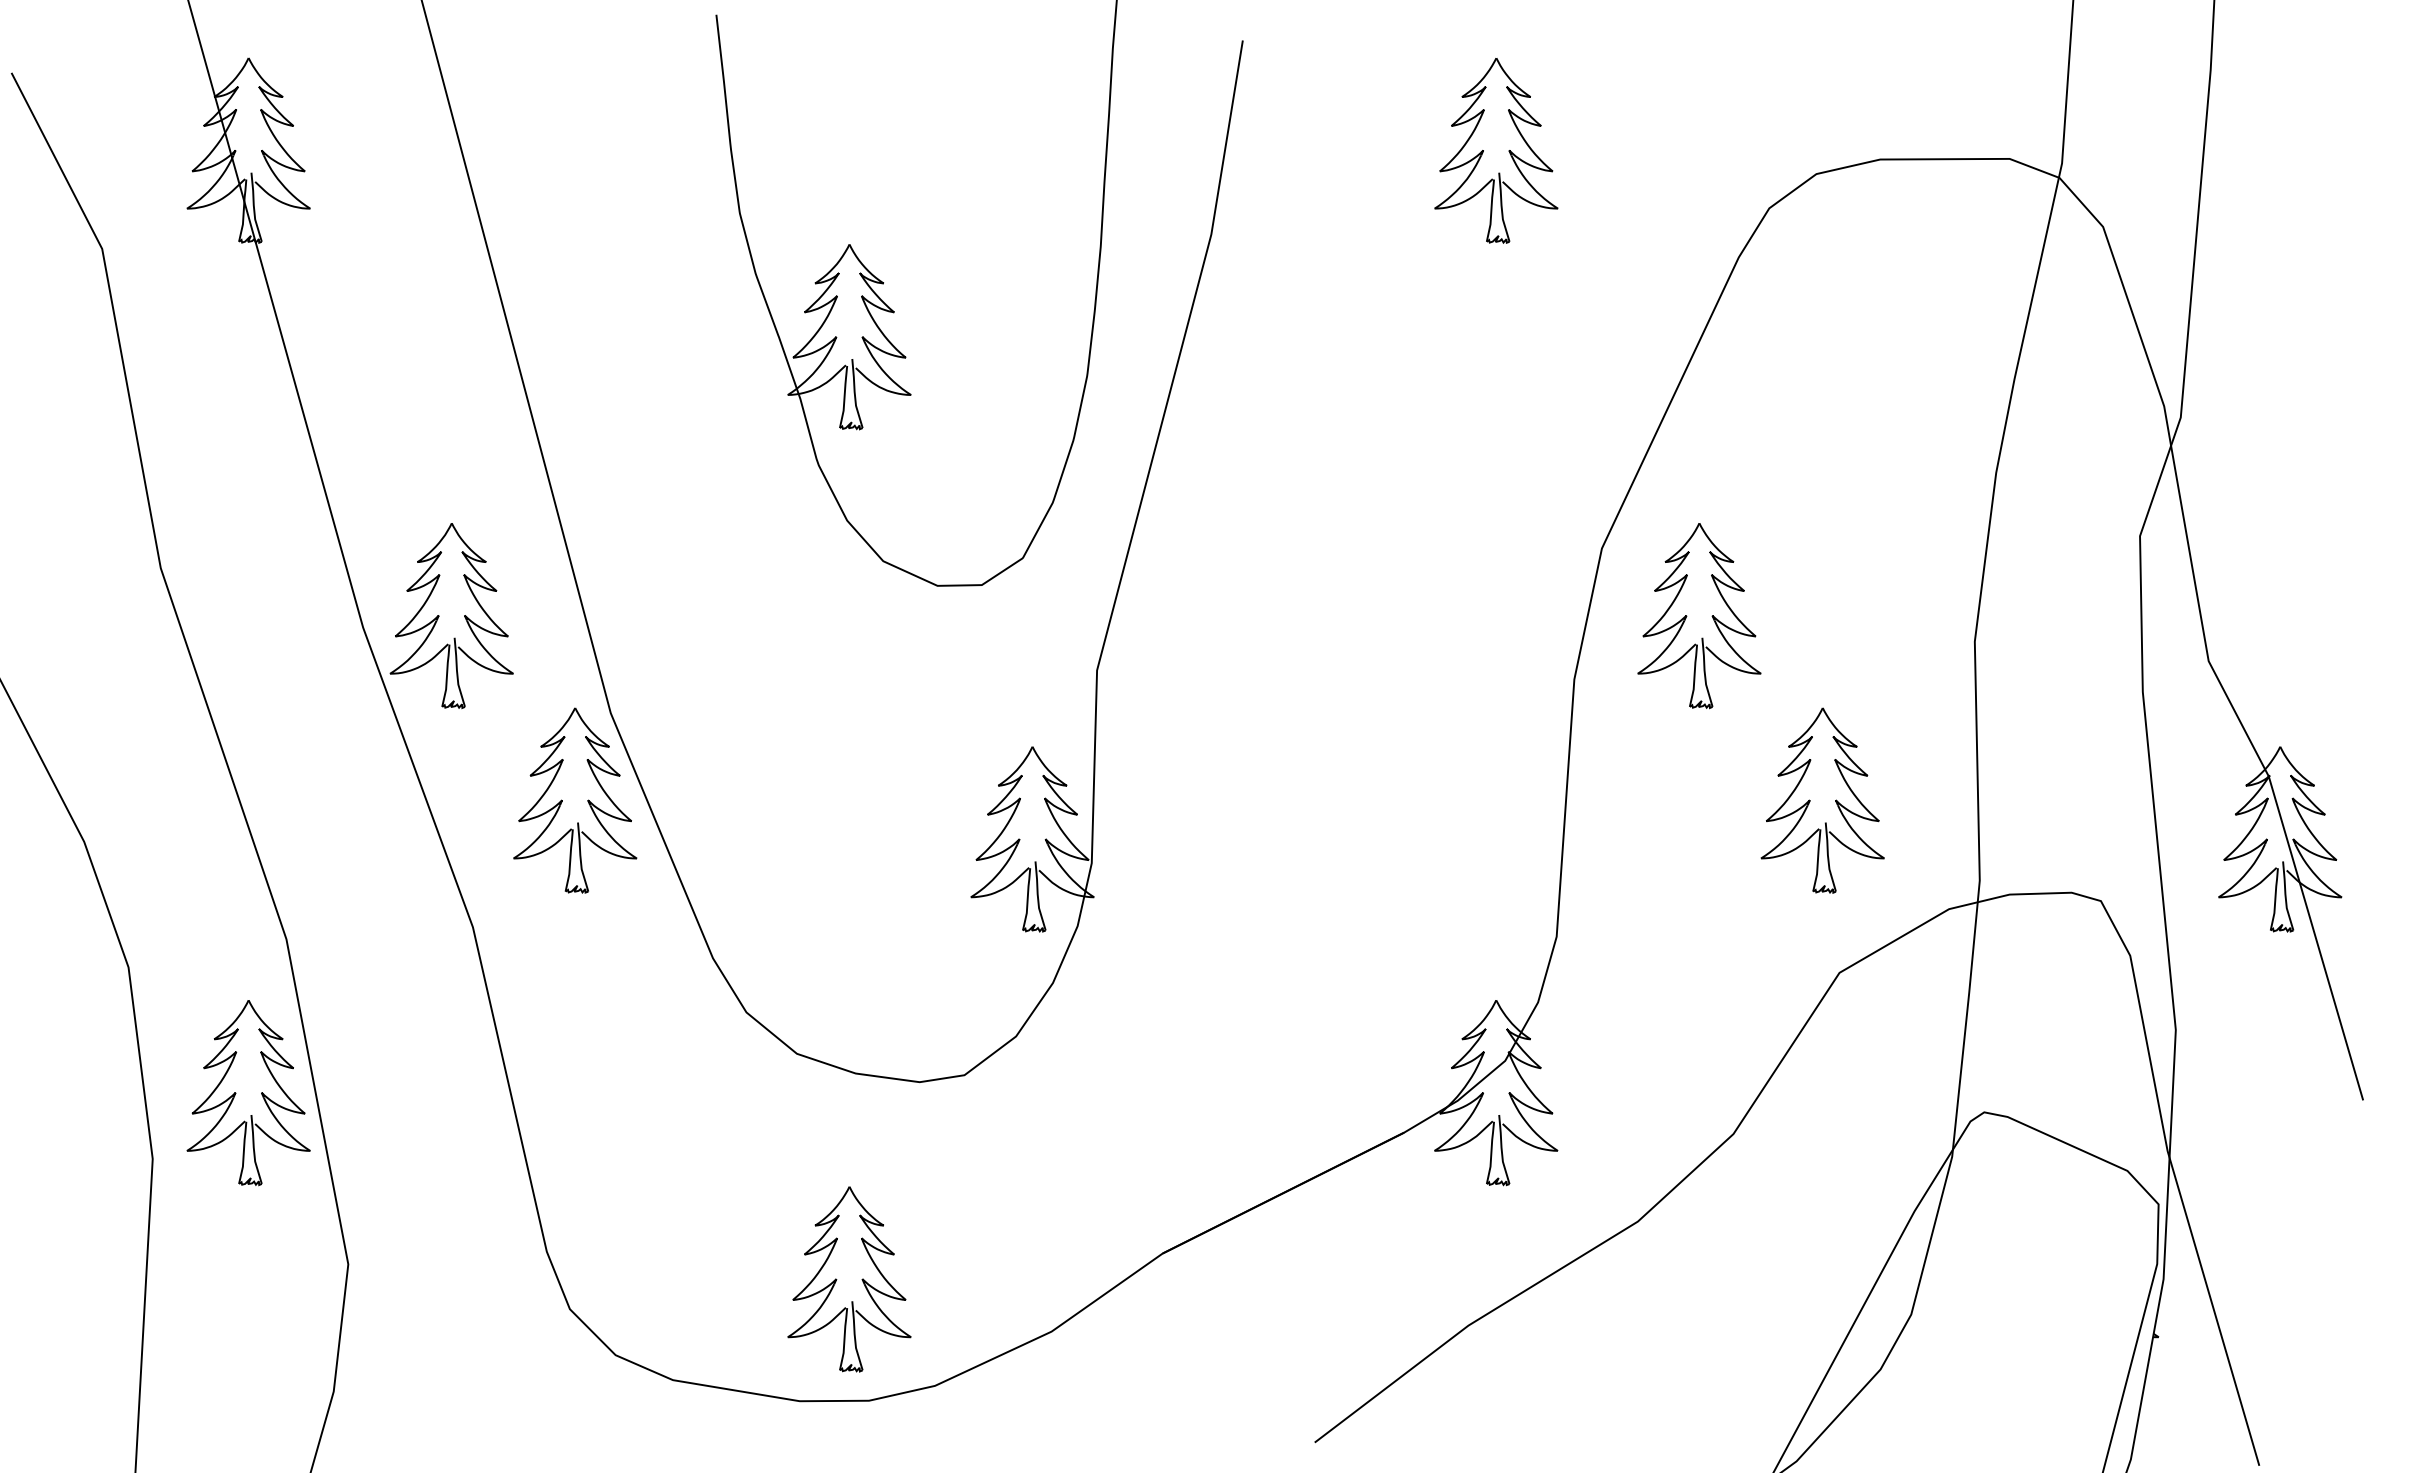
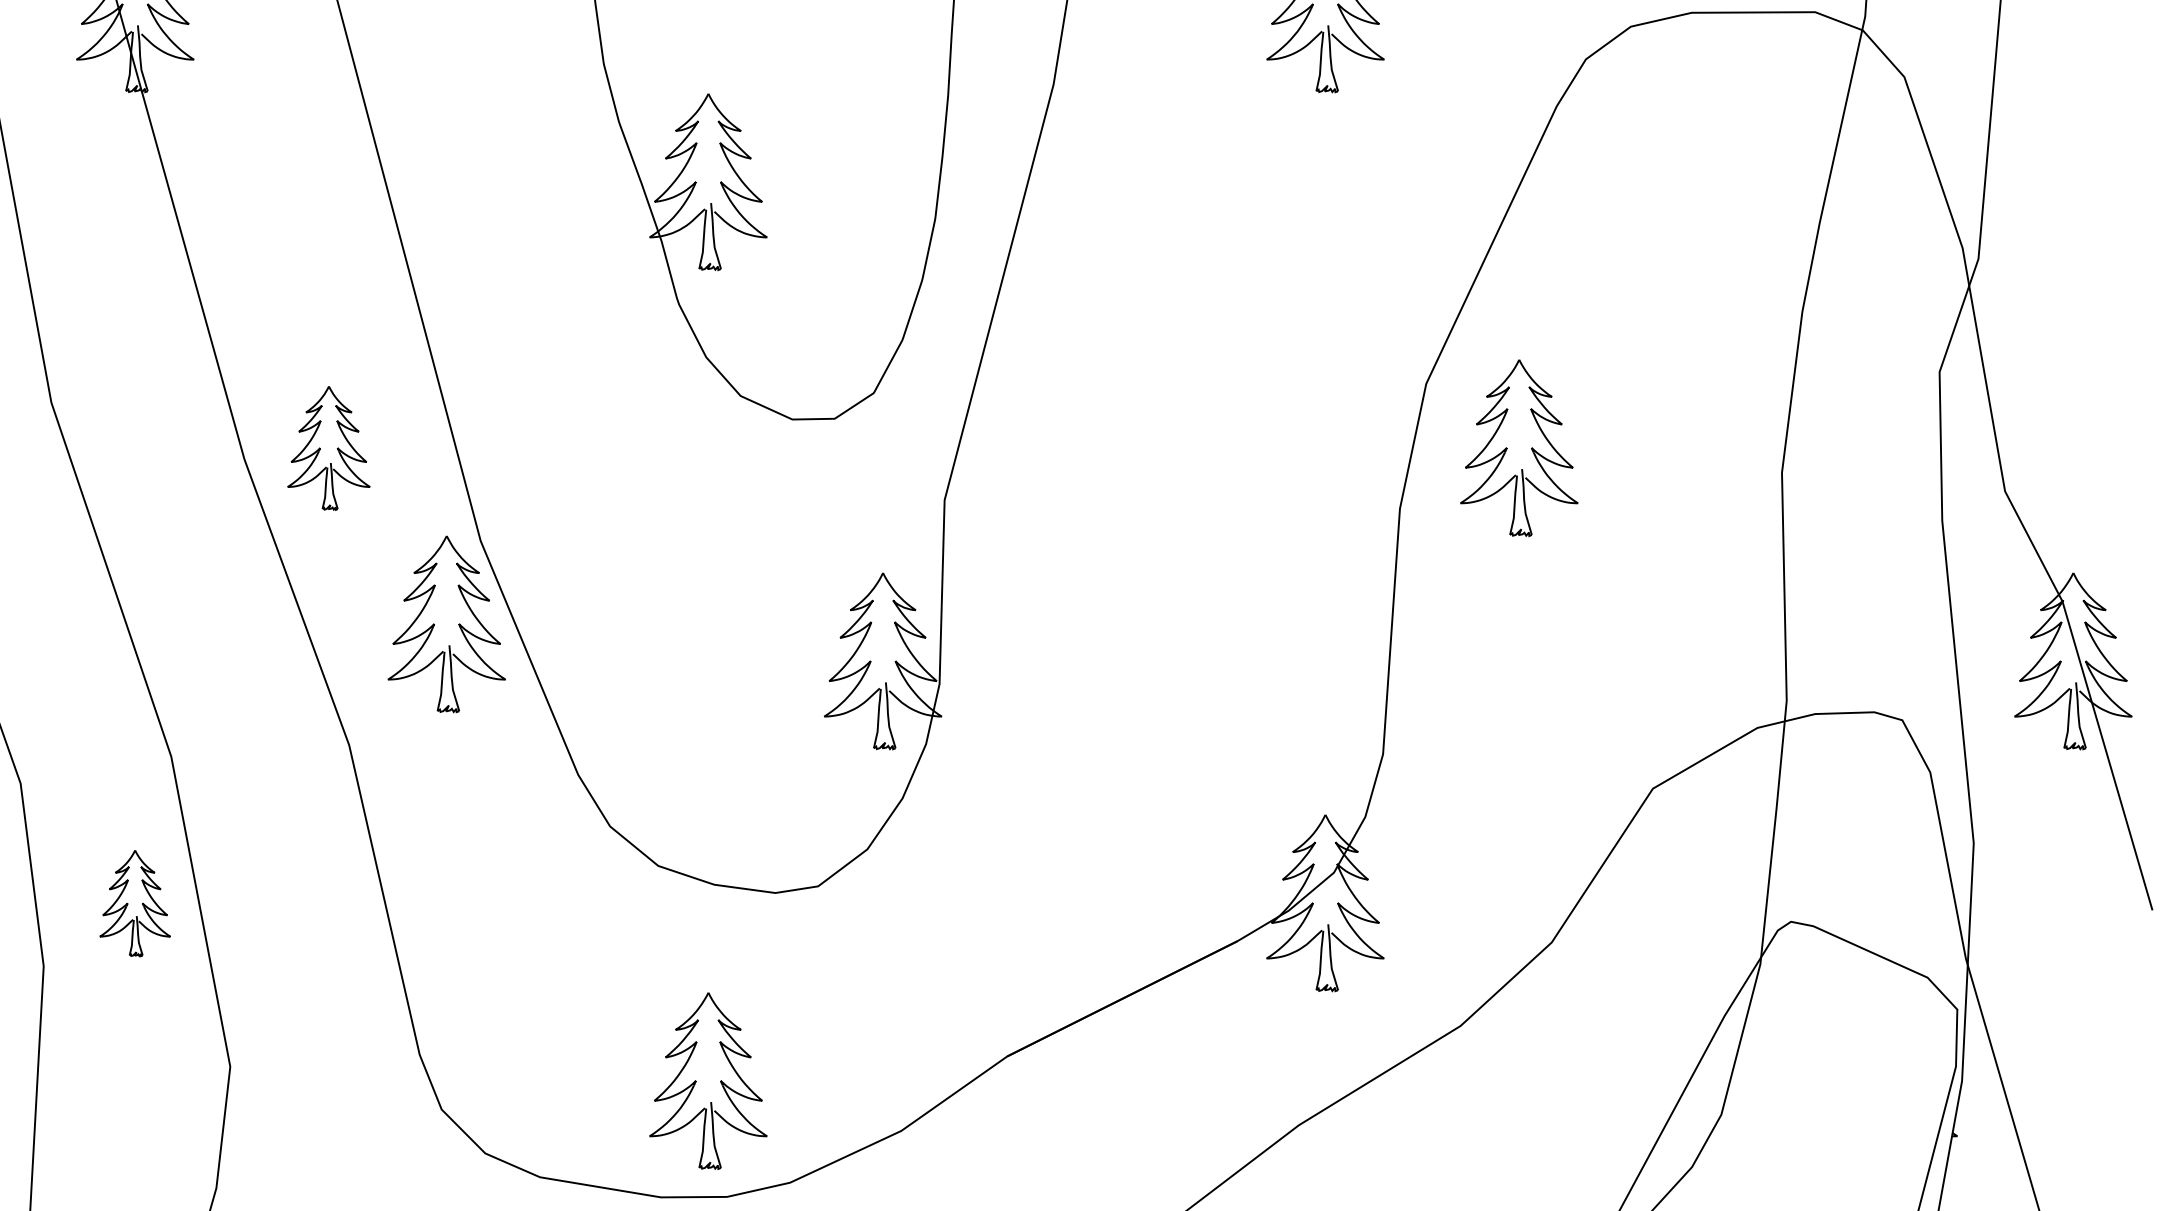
part: (451, 616) -> (328, 448), size x0.7
part: (1822, 800) -> (1636, 624), removed
part: (248, 1093) -> (135, 903), size x0.6

